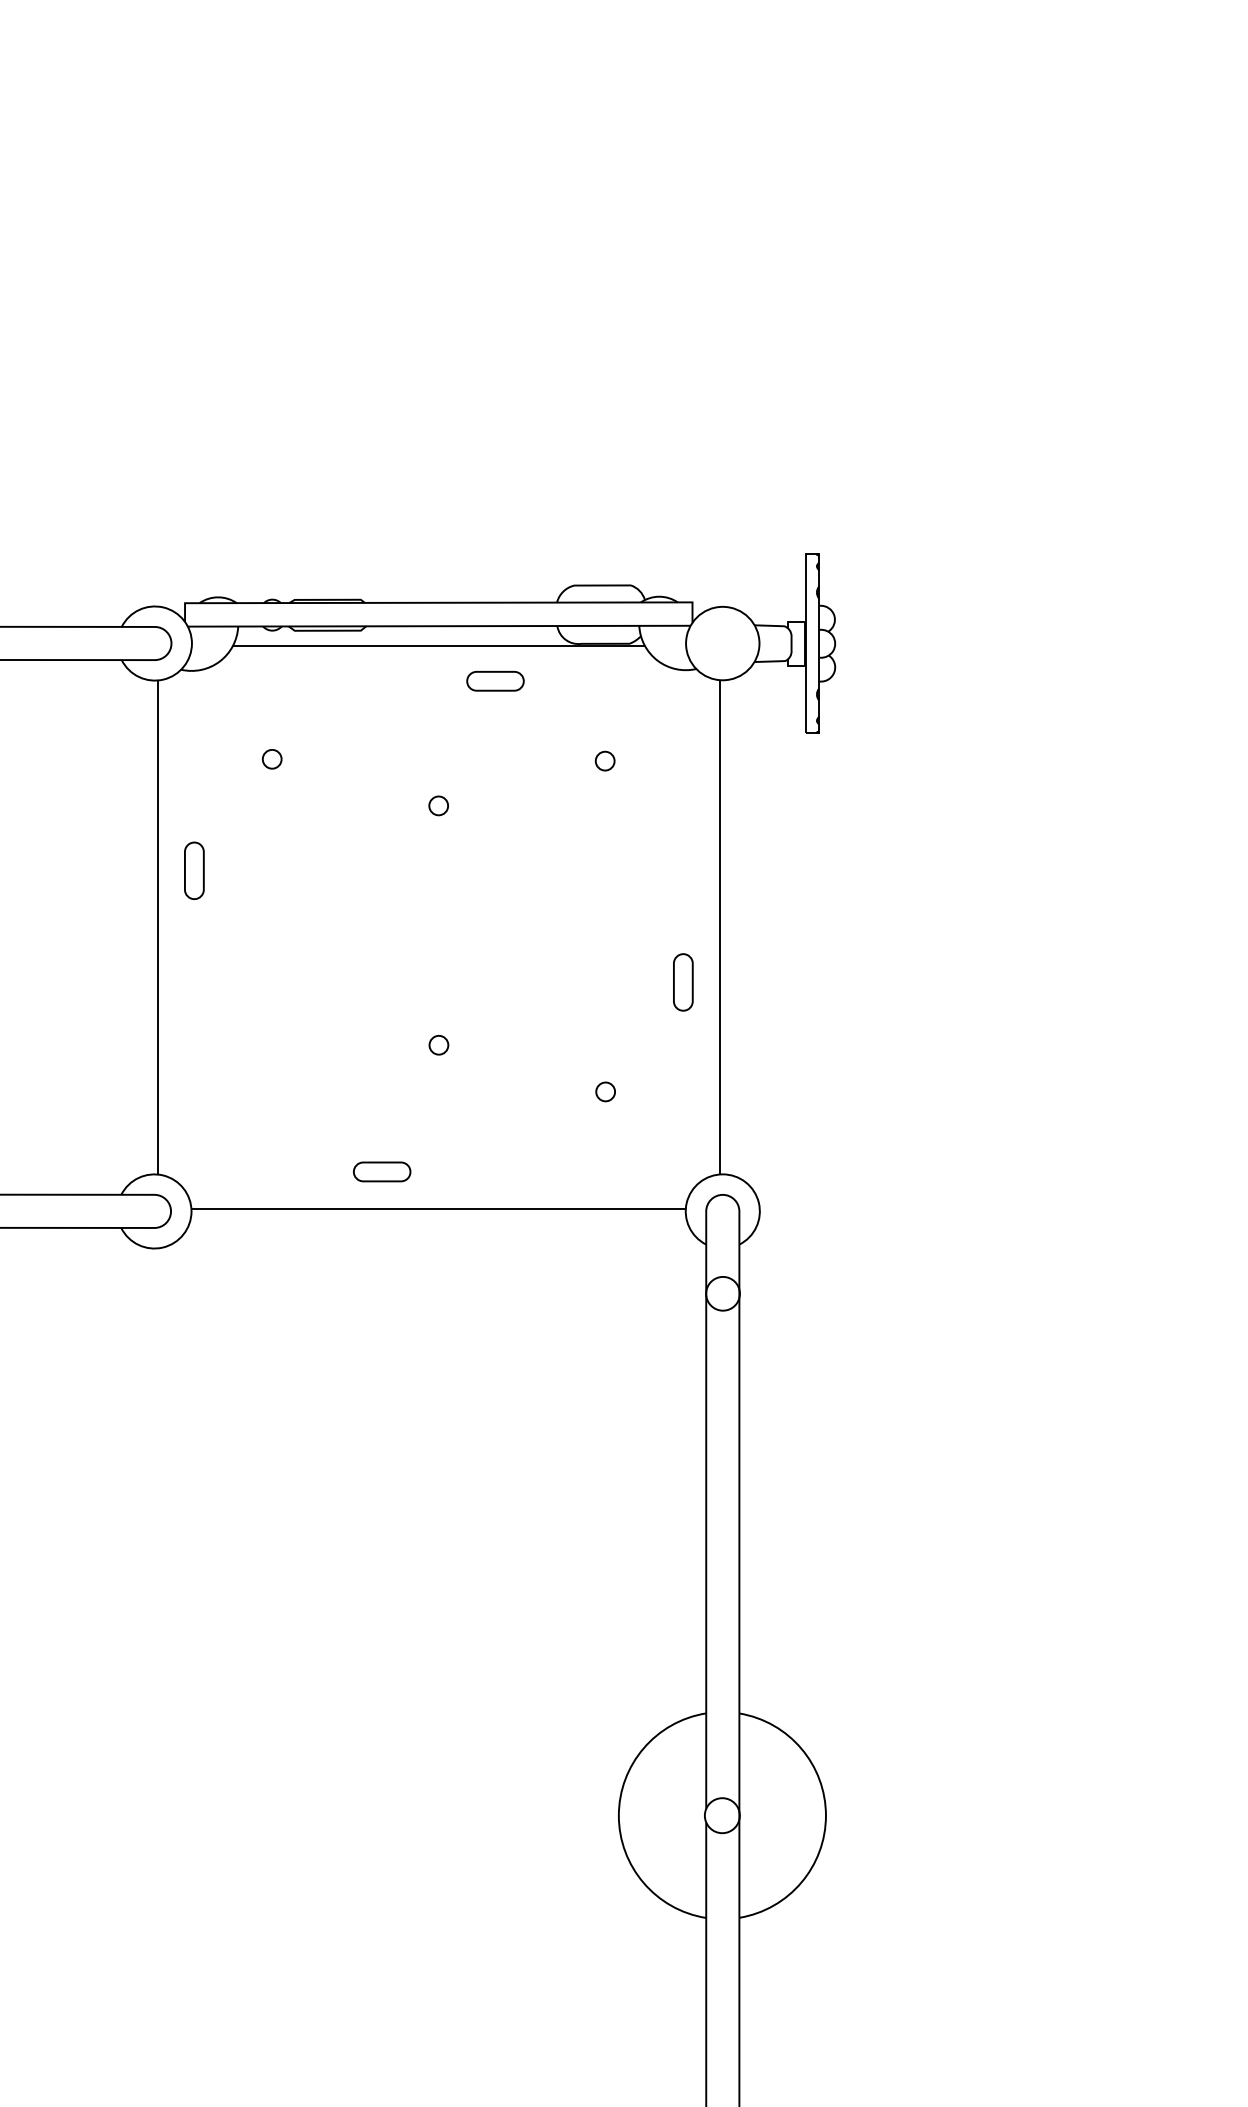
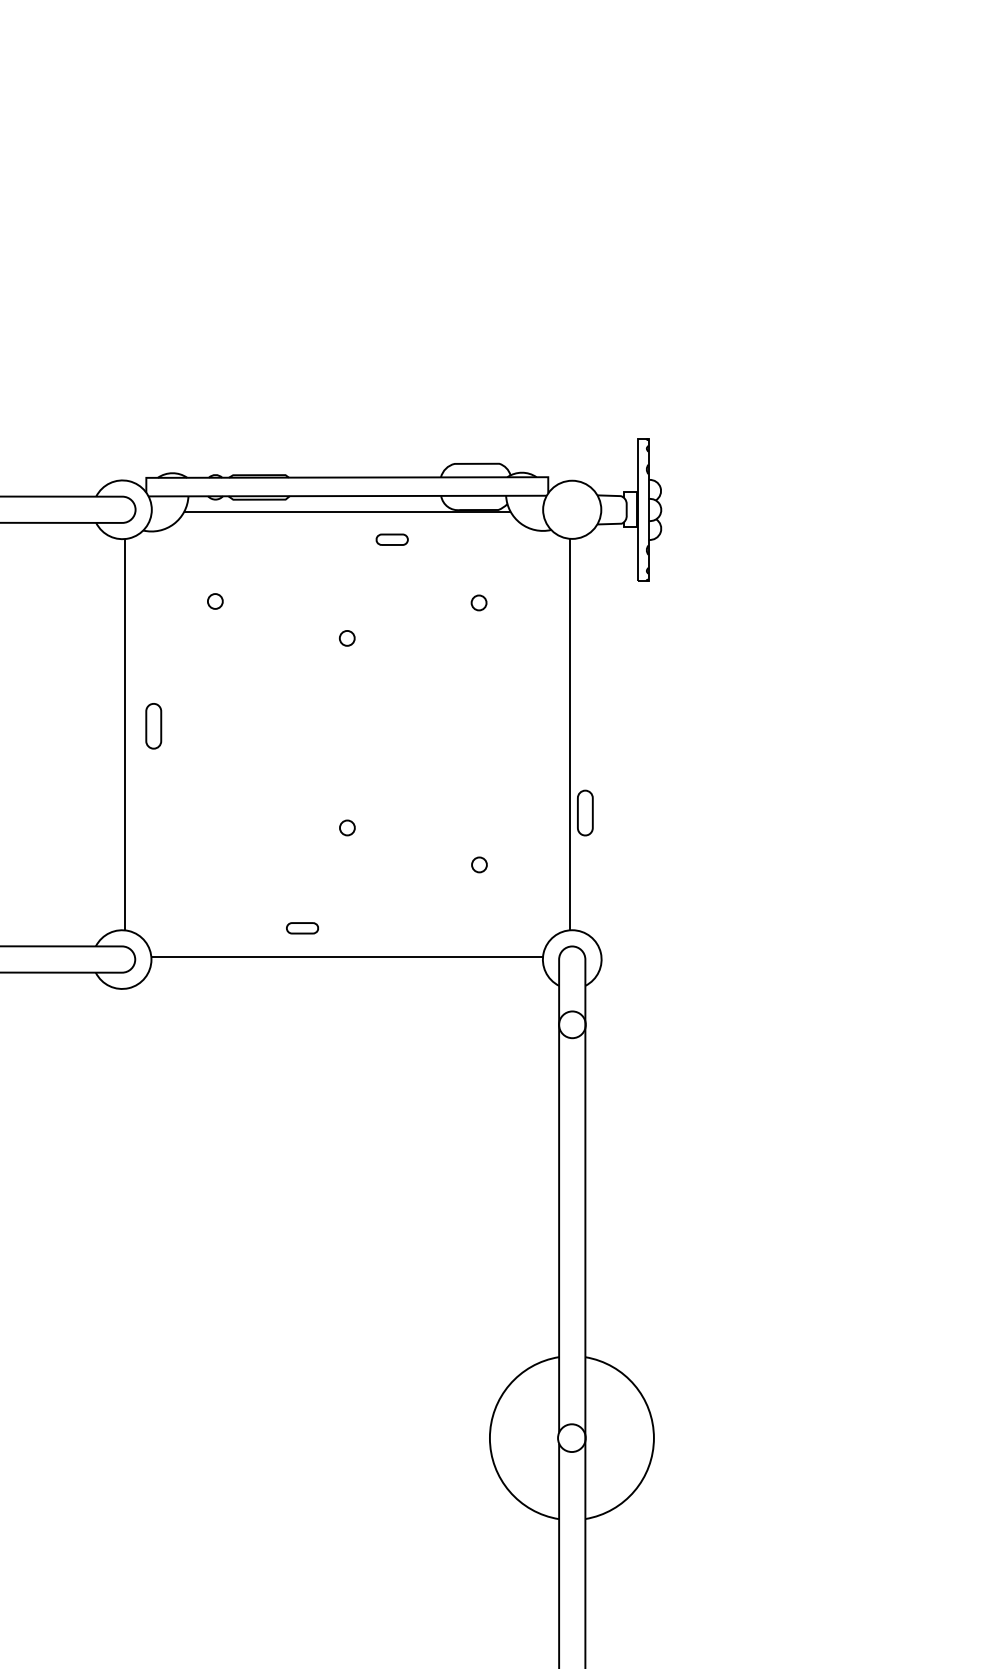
part: (495, 681) -> (392, 539), size x0.7
part: (194, 870) -> (153, 725), moved
part: (683, 982) -> (585, 813), moved
part: (382, 1171) -> (302, 927), size x0.7

